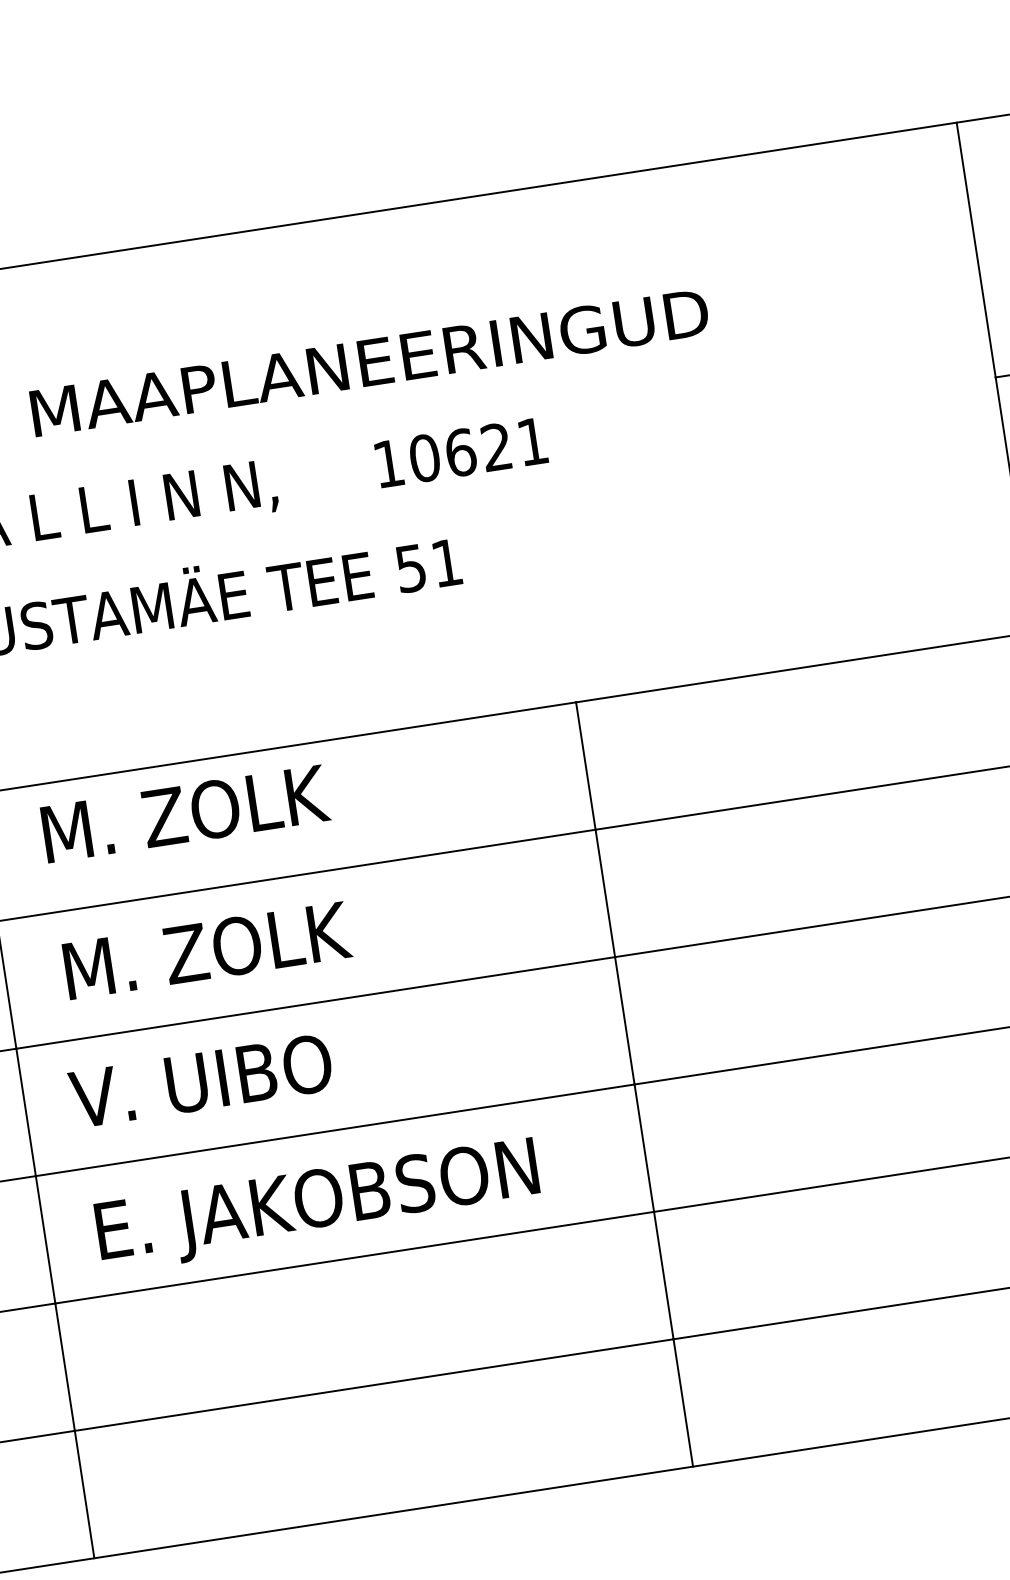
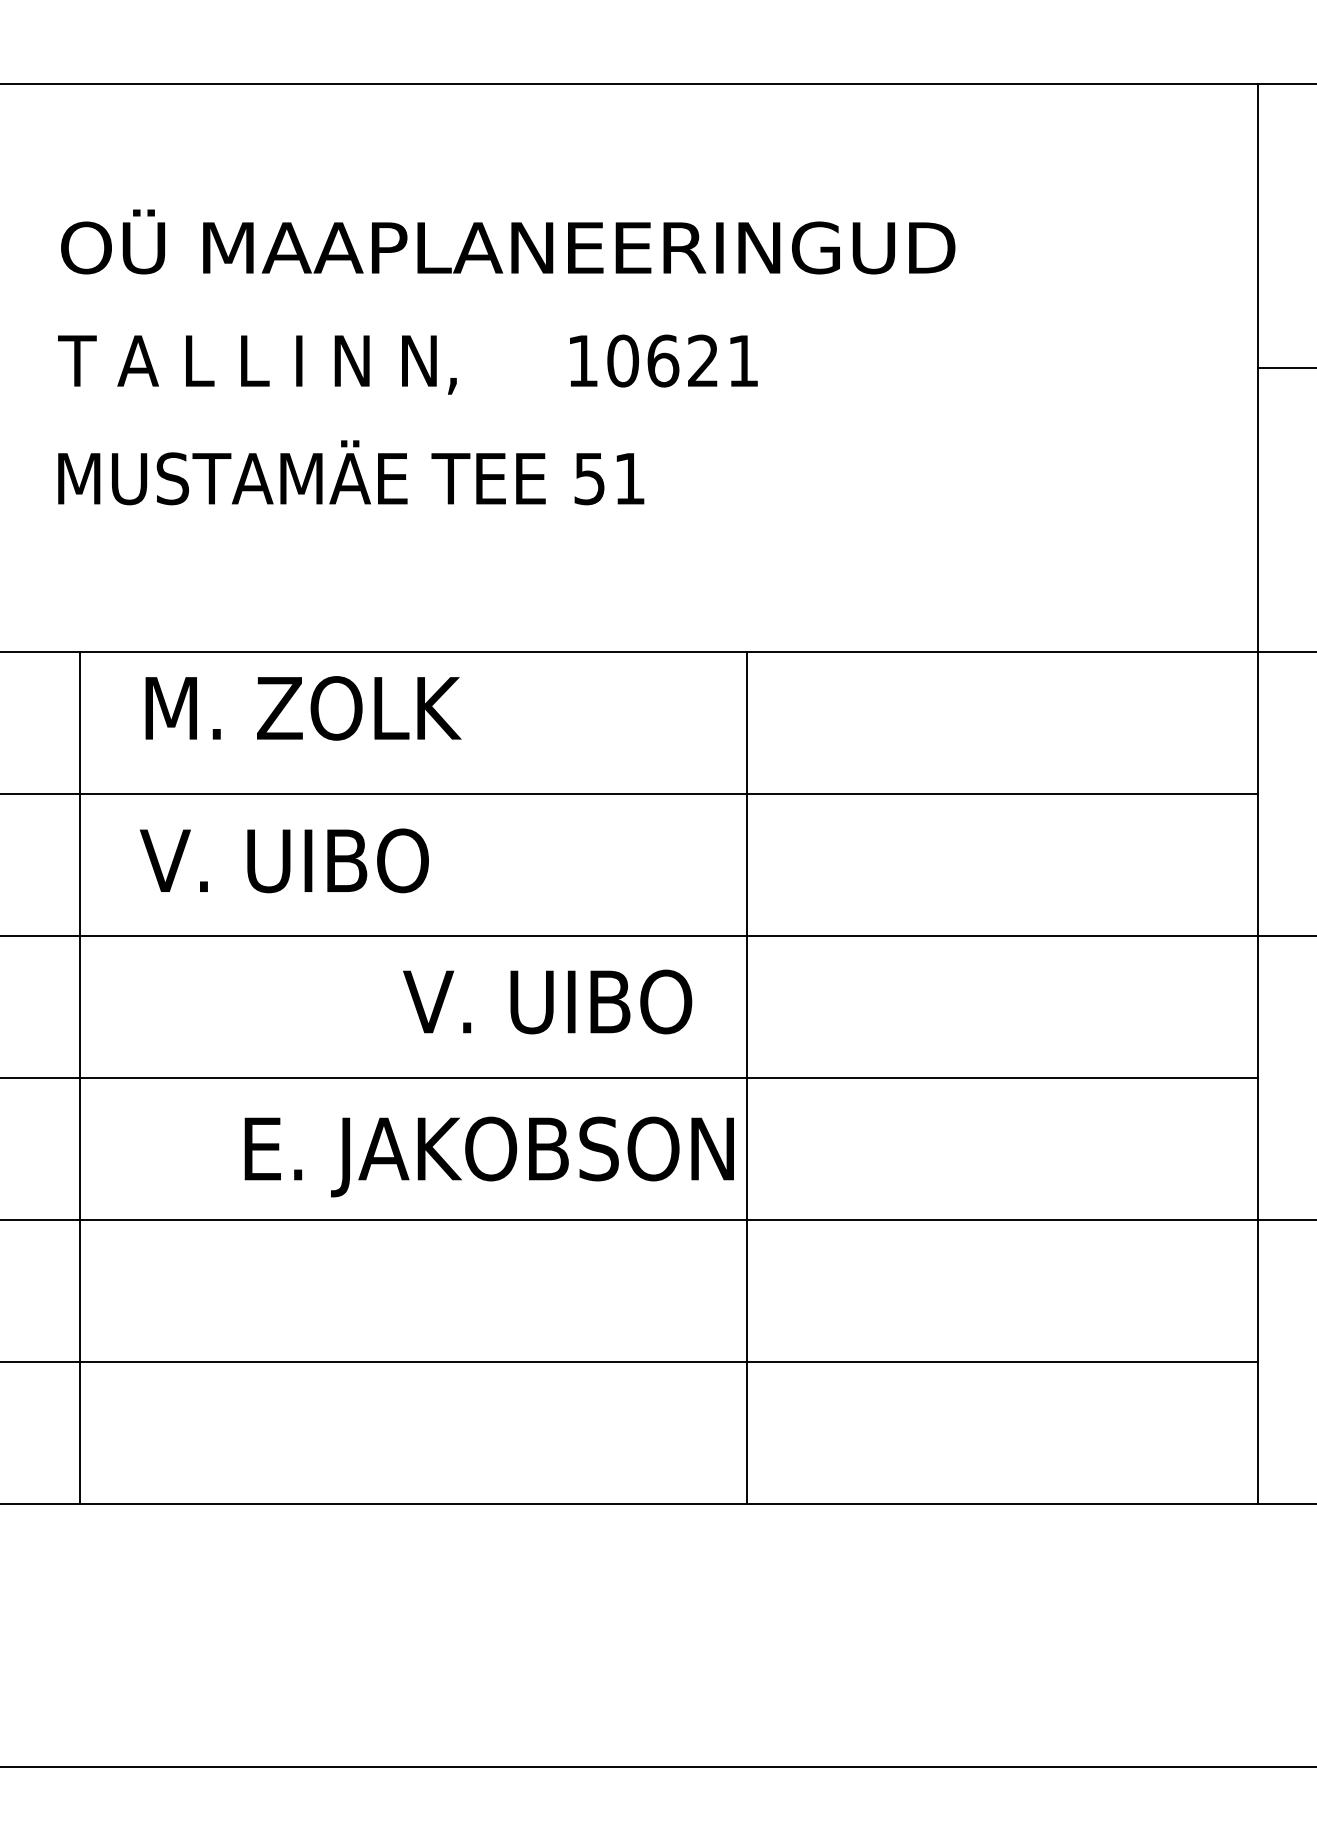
text: (203, 950) -> (300, 860), M. ZOLK -> V. UIBO
text: (200, 1080) -> (547, 1001), moved
text: (317, 1205) -> (488, 1156), moved

